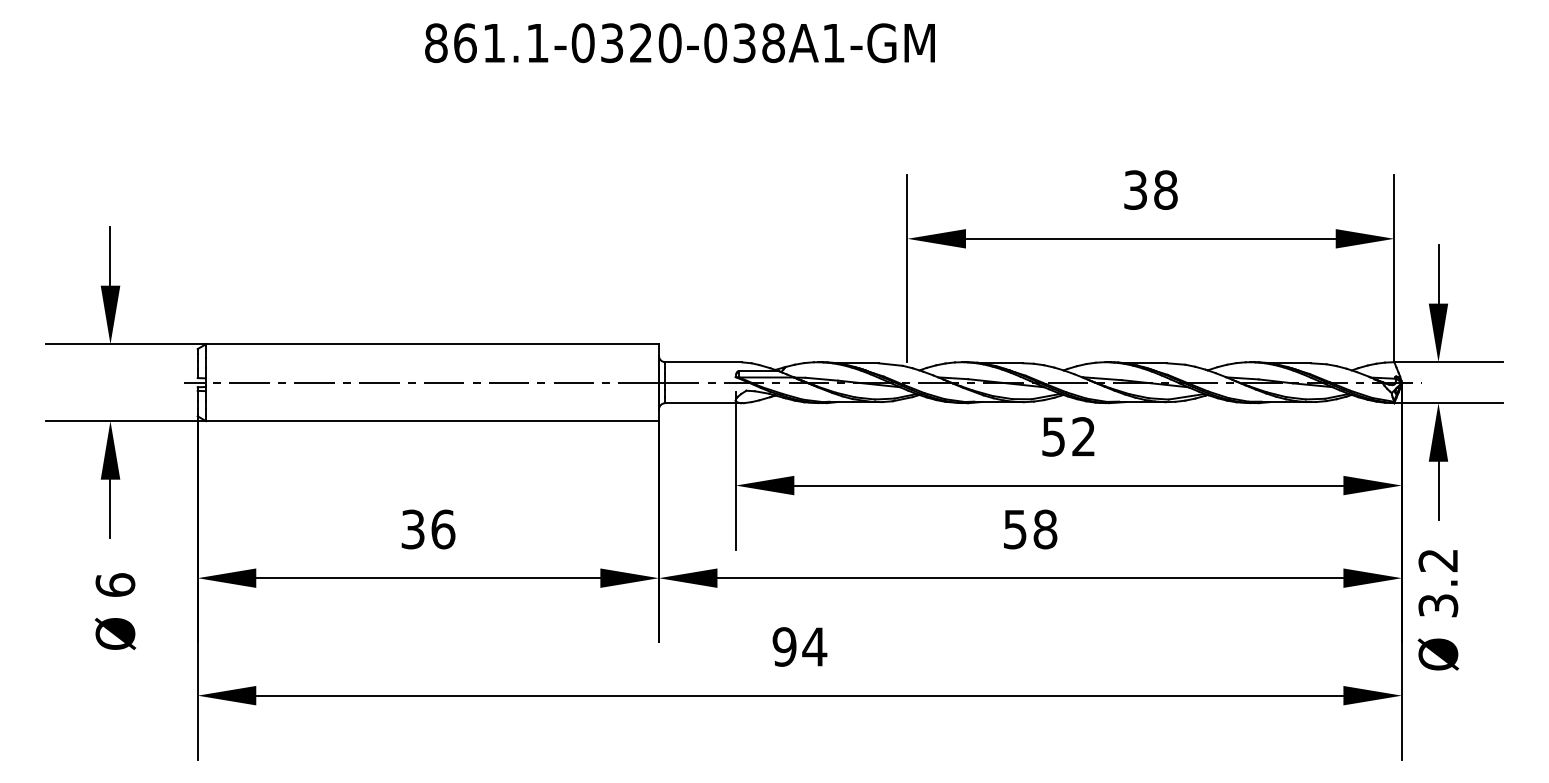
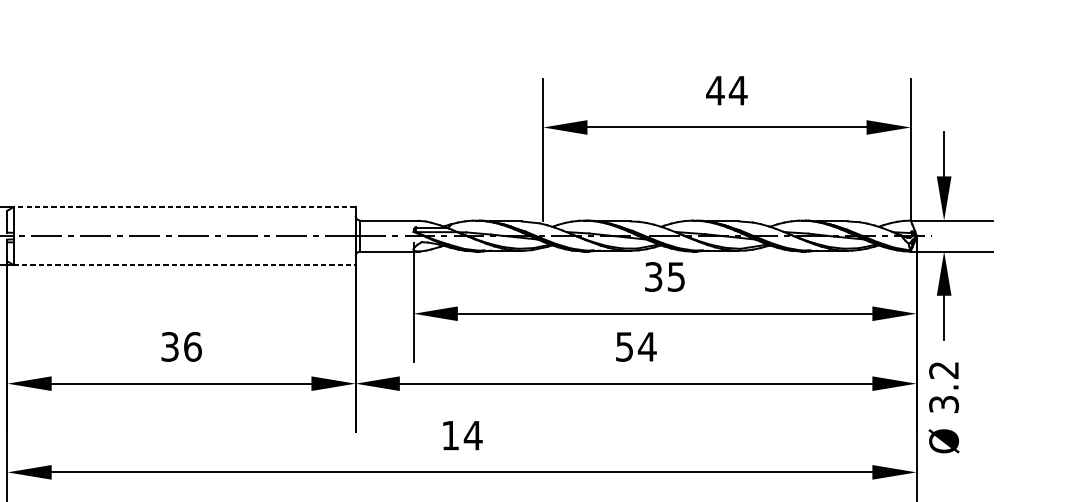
text: (1150, 189) -> (726, 90), 38 -> 44
line: (431, 344) -> (183, 207), solid -> dashed
line: (432, 421) -> (184, 265), solid -> dashed
text: (1068, 436) -> (664, 276), 52 -> 35
text: (1044, 529) -> (646, 346), 58 -> 54
text: (784, 646) -> (450, 435), 94 -> 14

